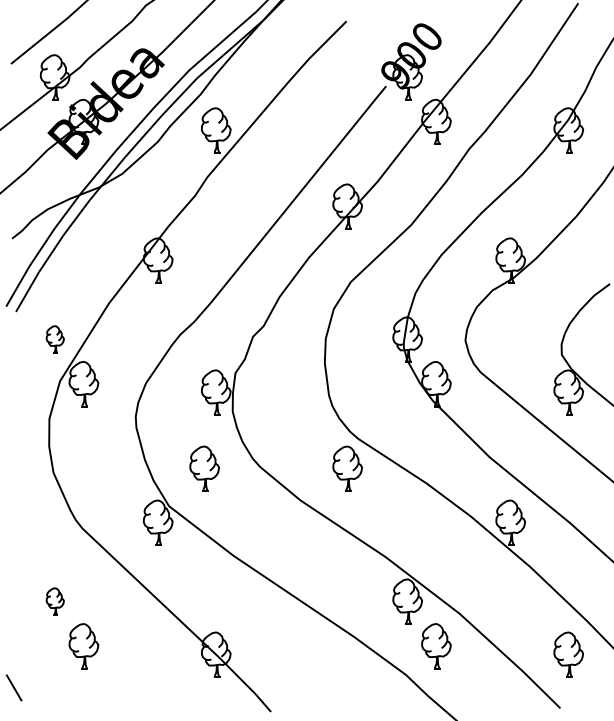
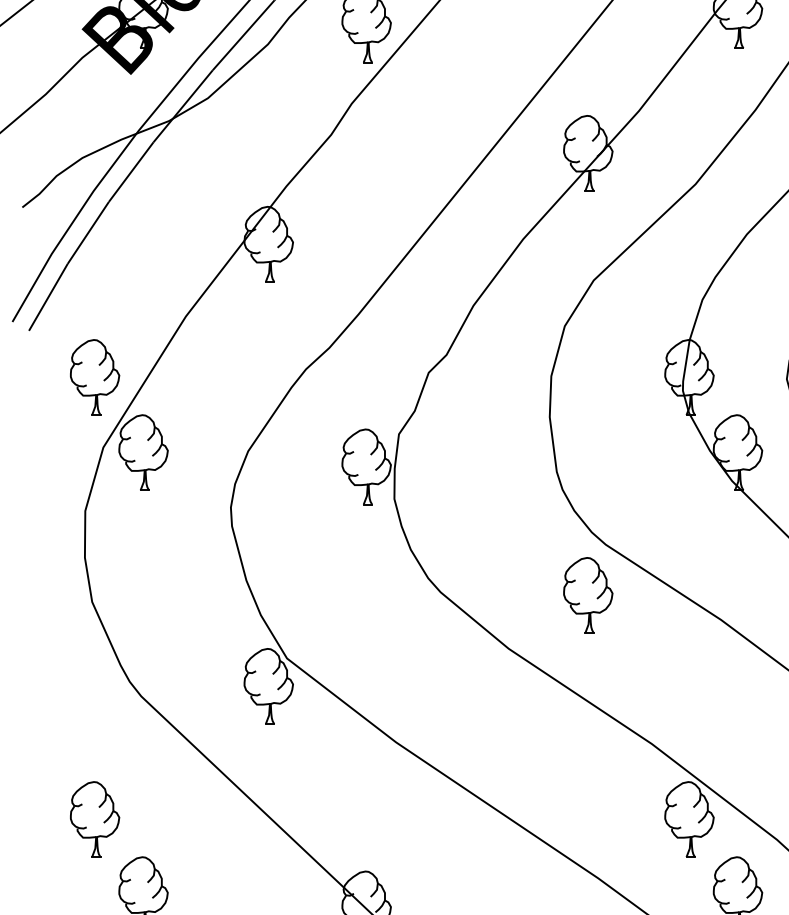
part: (55, 339) -> (95, 377), size x1.67
part: (204, 468) -> (346, 594), removed
part: (55, 601) -> (95, 819), size x1.67

